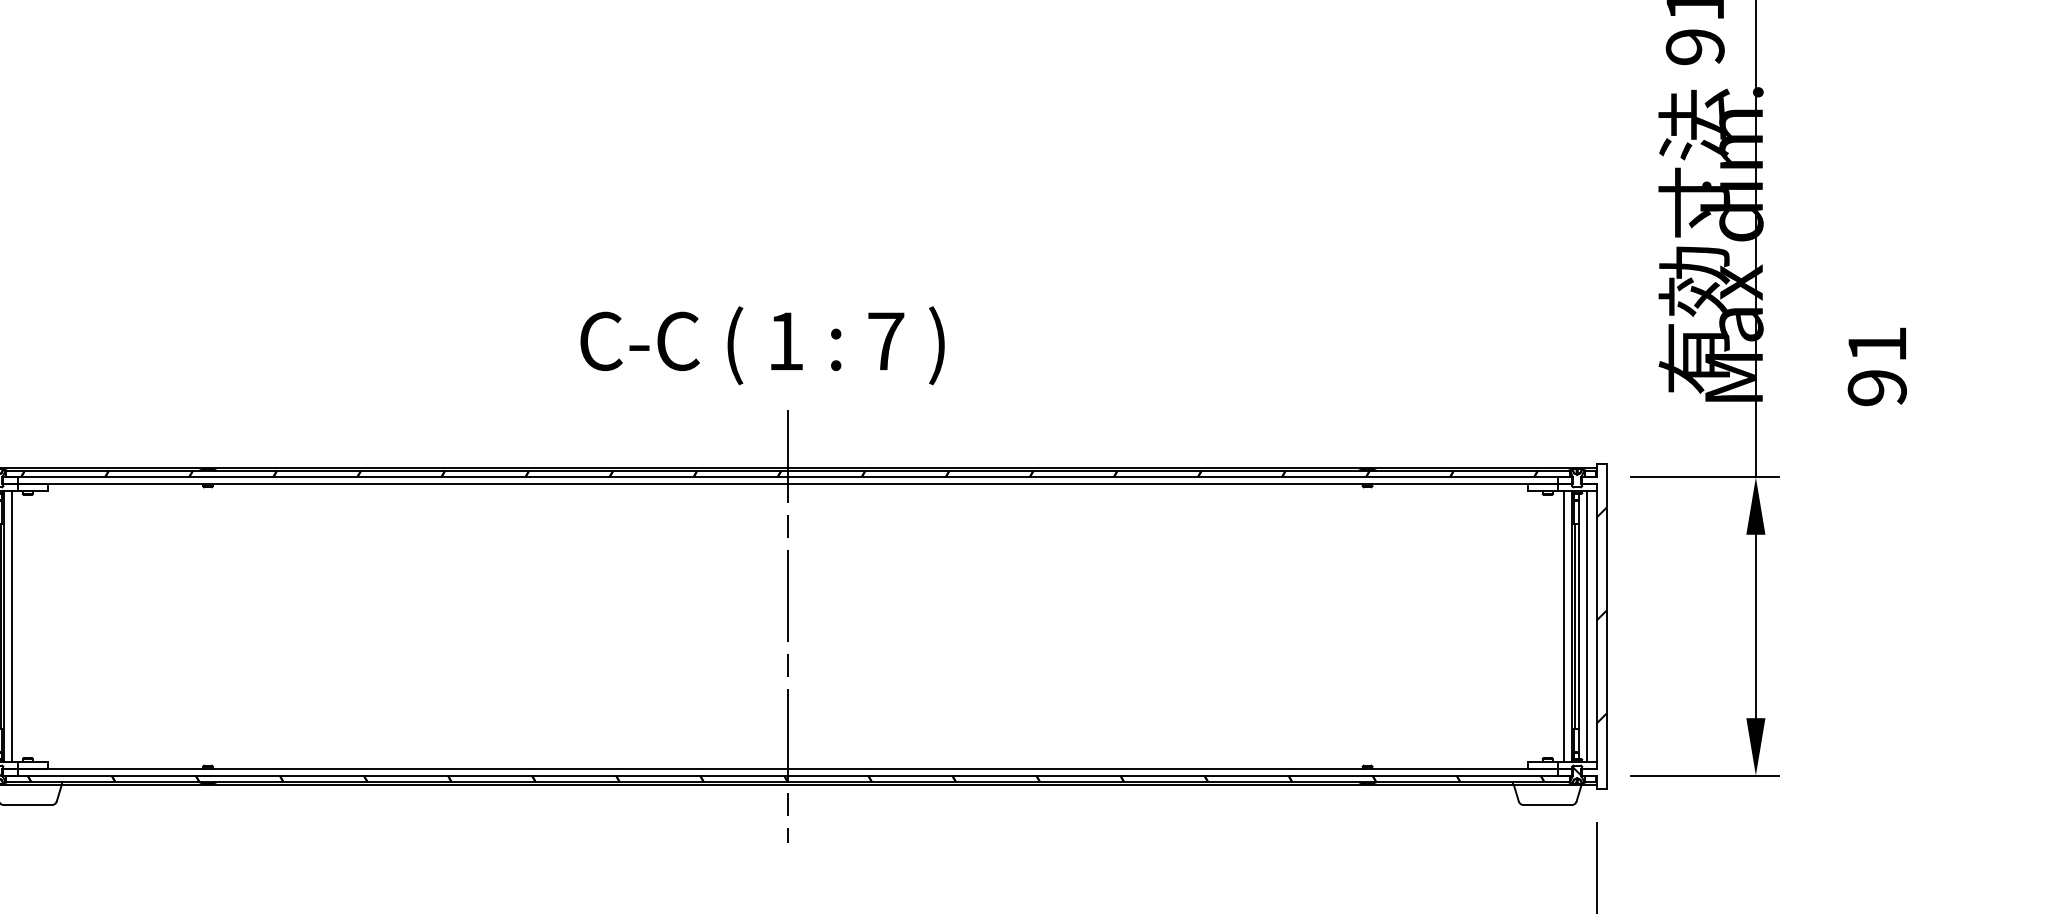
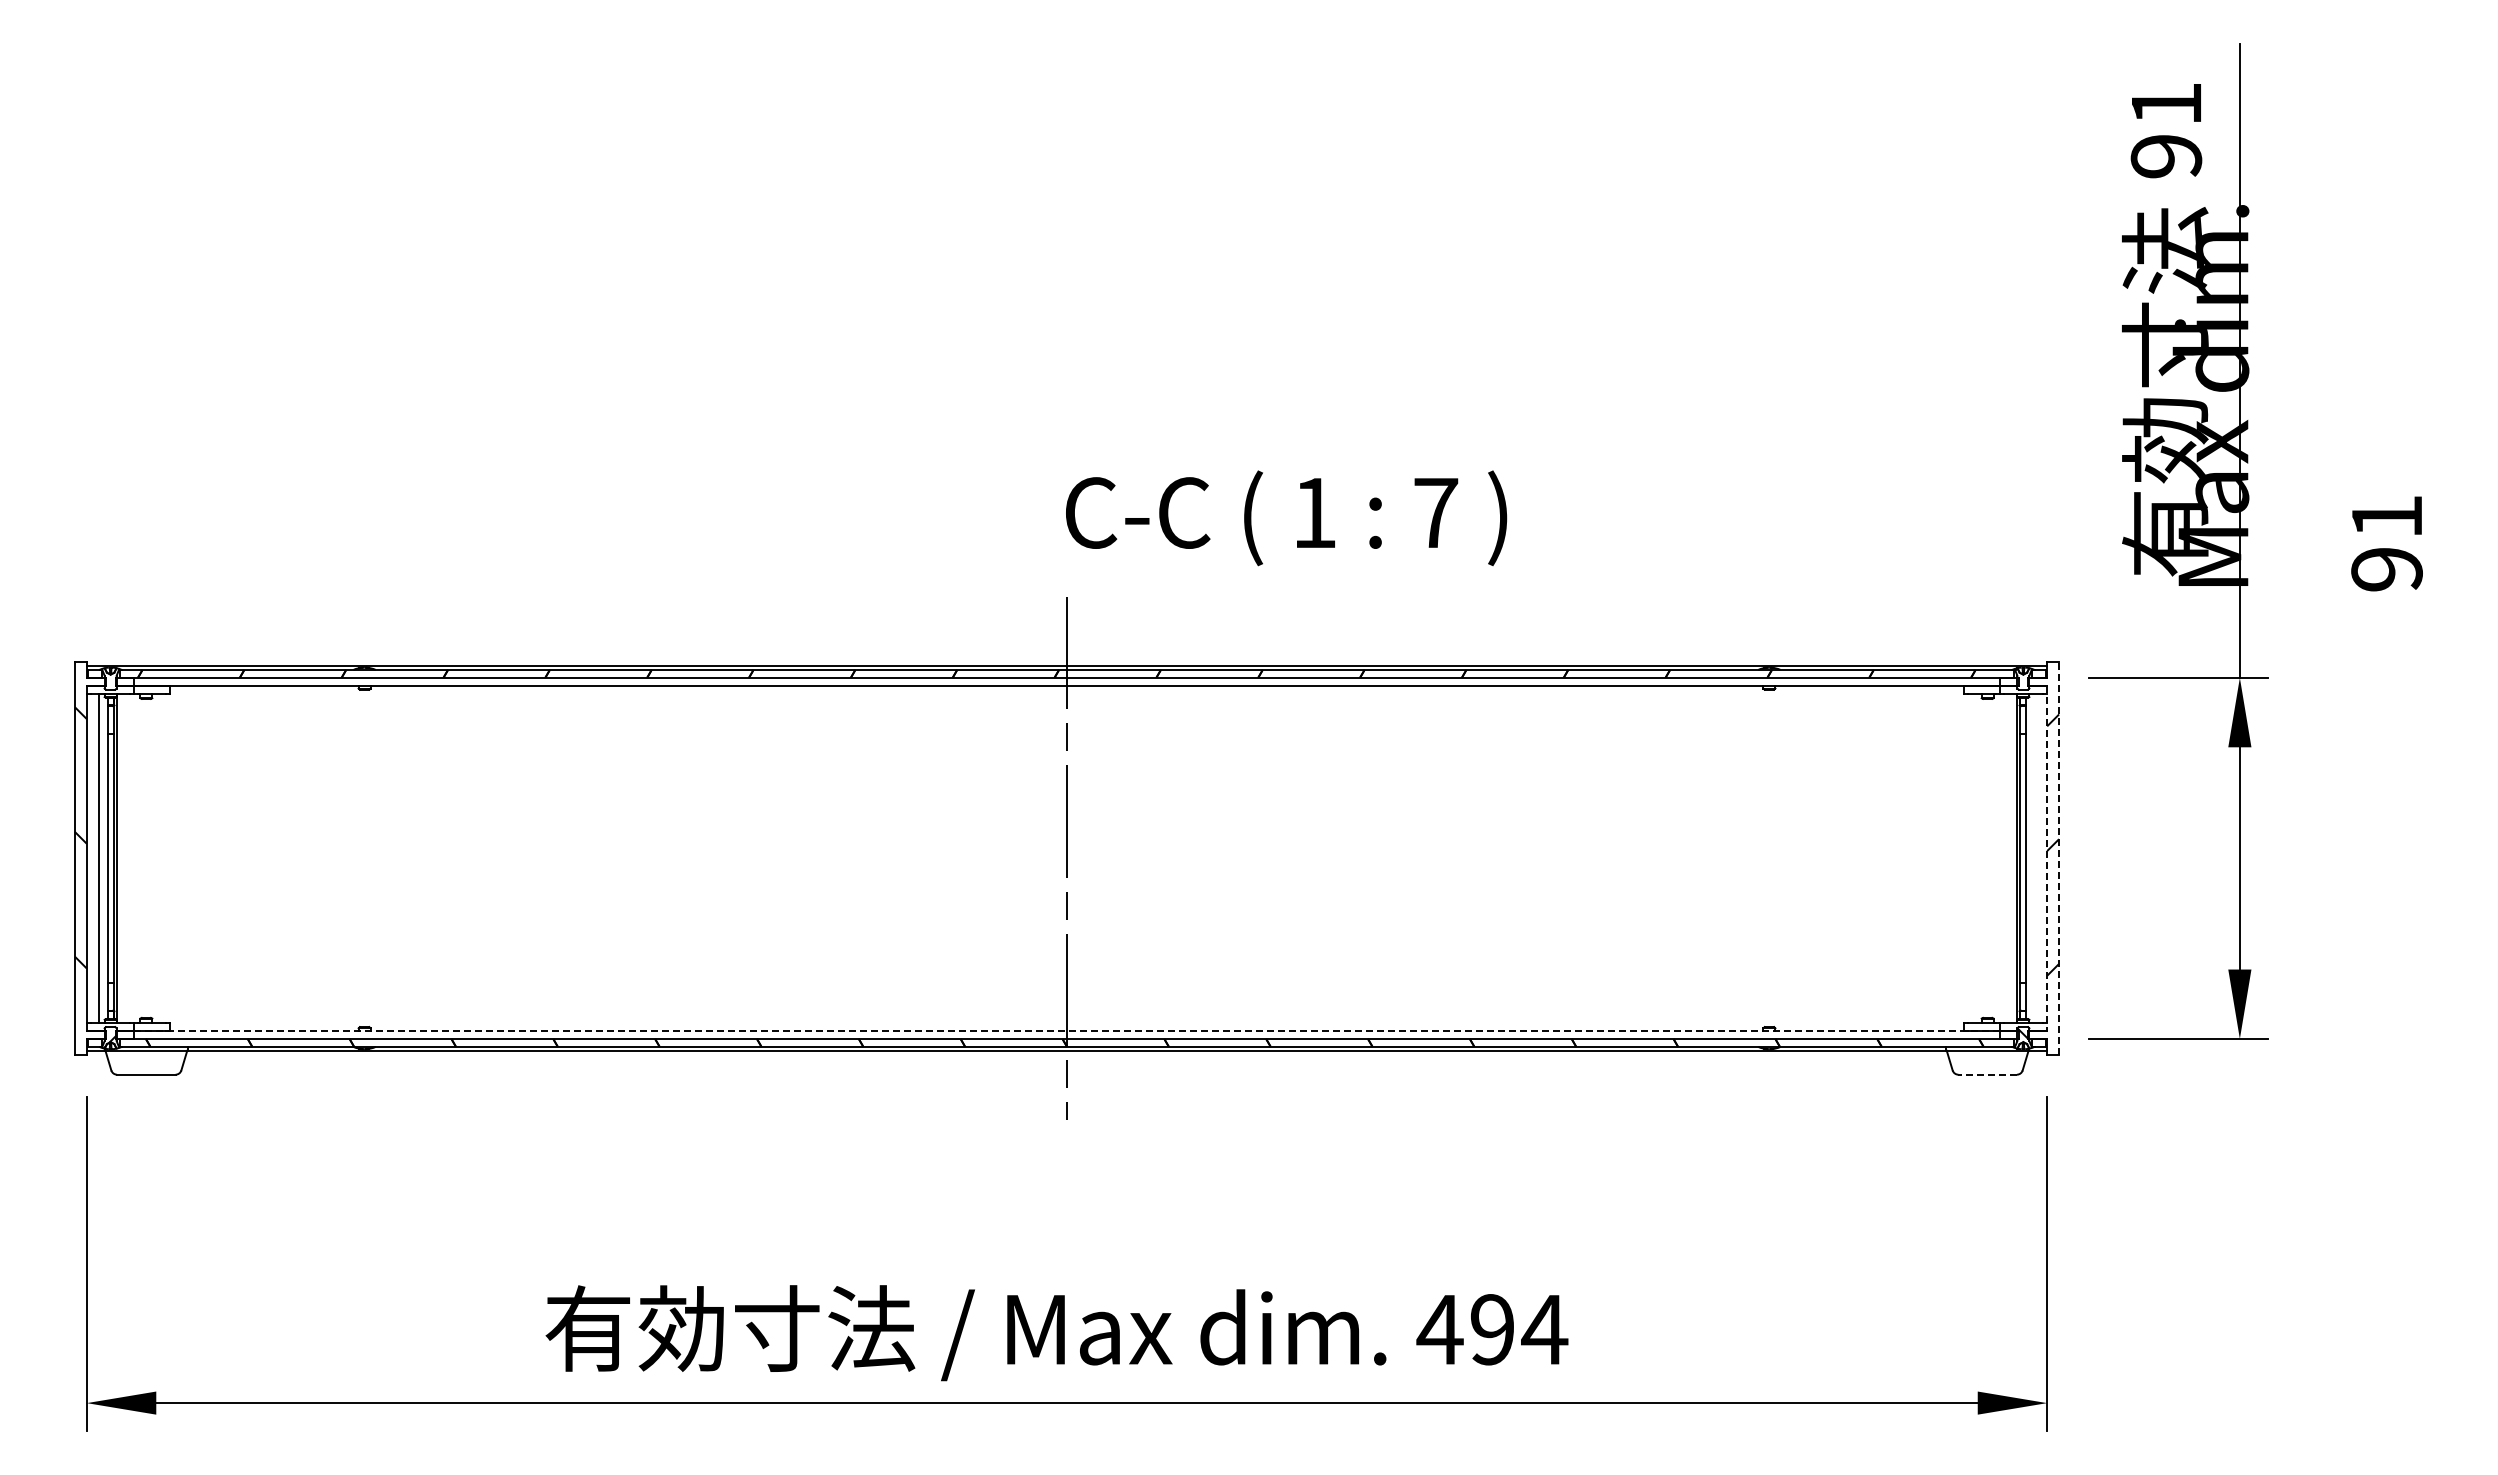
text: (762, 345) -> (1286, 518), moved
line: (1607, 625) -> (2059, 857), solid -> dashed
line: (11, 626) -> (126, 858), removed
line: (1564, 626) -> (2007, 858), removed
line: (1587, 626) -> (2035, 858), removed
line: (1597, 626) -> (2047, 858), solid -> dashed
line: (788, 769) -> (1067, 1031), solid -> dashed
line: (1547, 804) -> (1987, 1074), solid -> dashed

